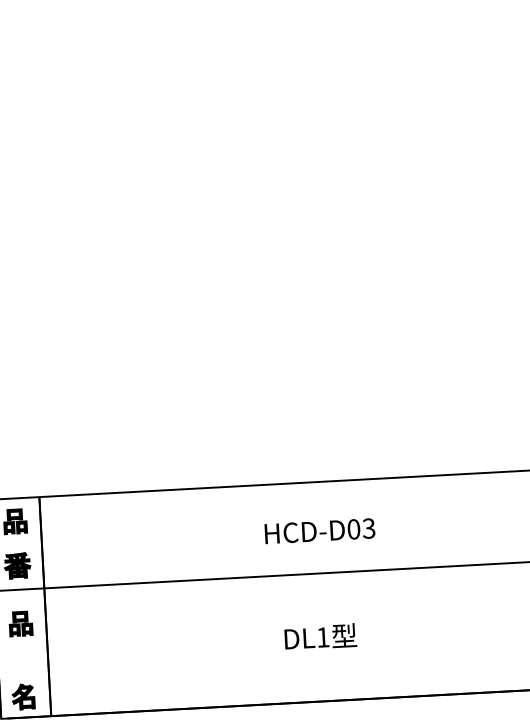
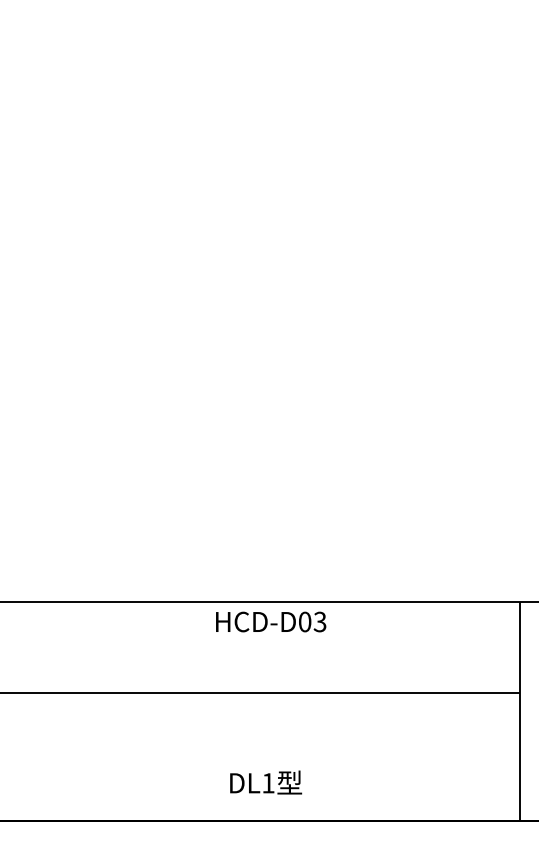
text: (320, 530) -> (271, 621), moved
text: (321, 636) -> (266, 782), moved

